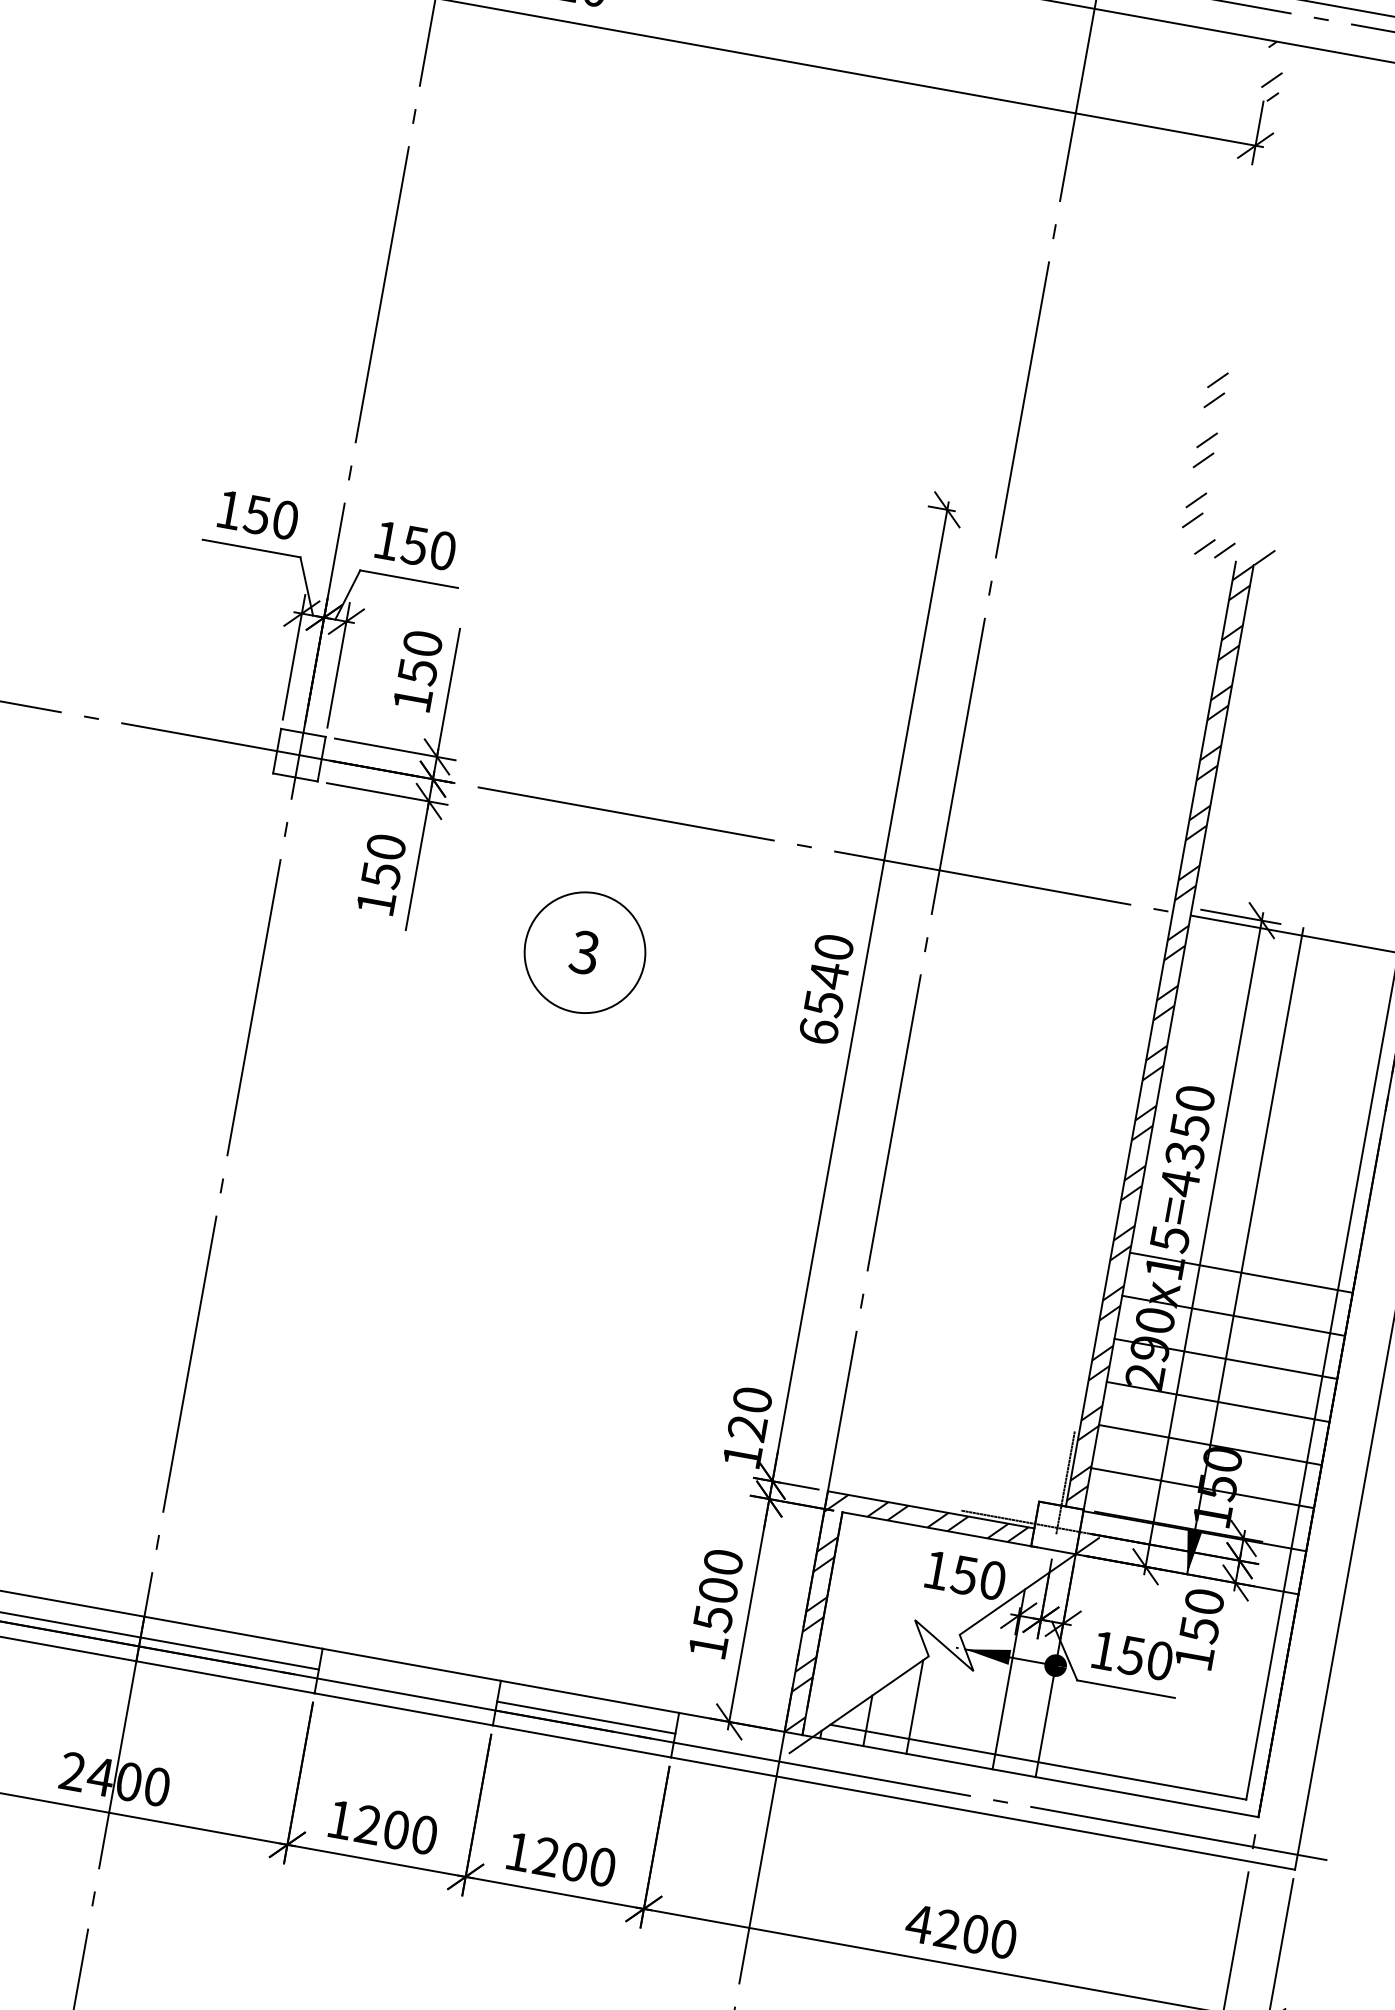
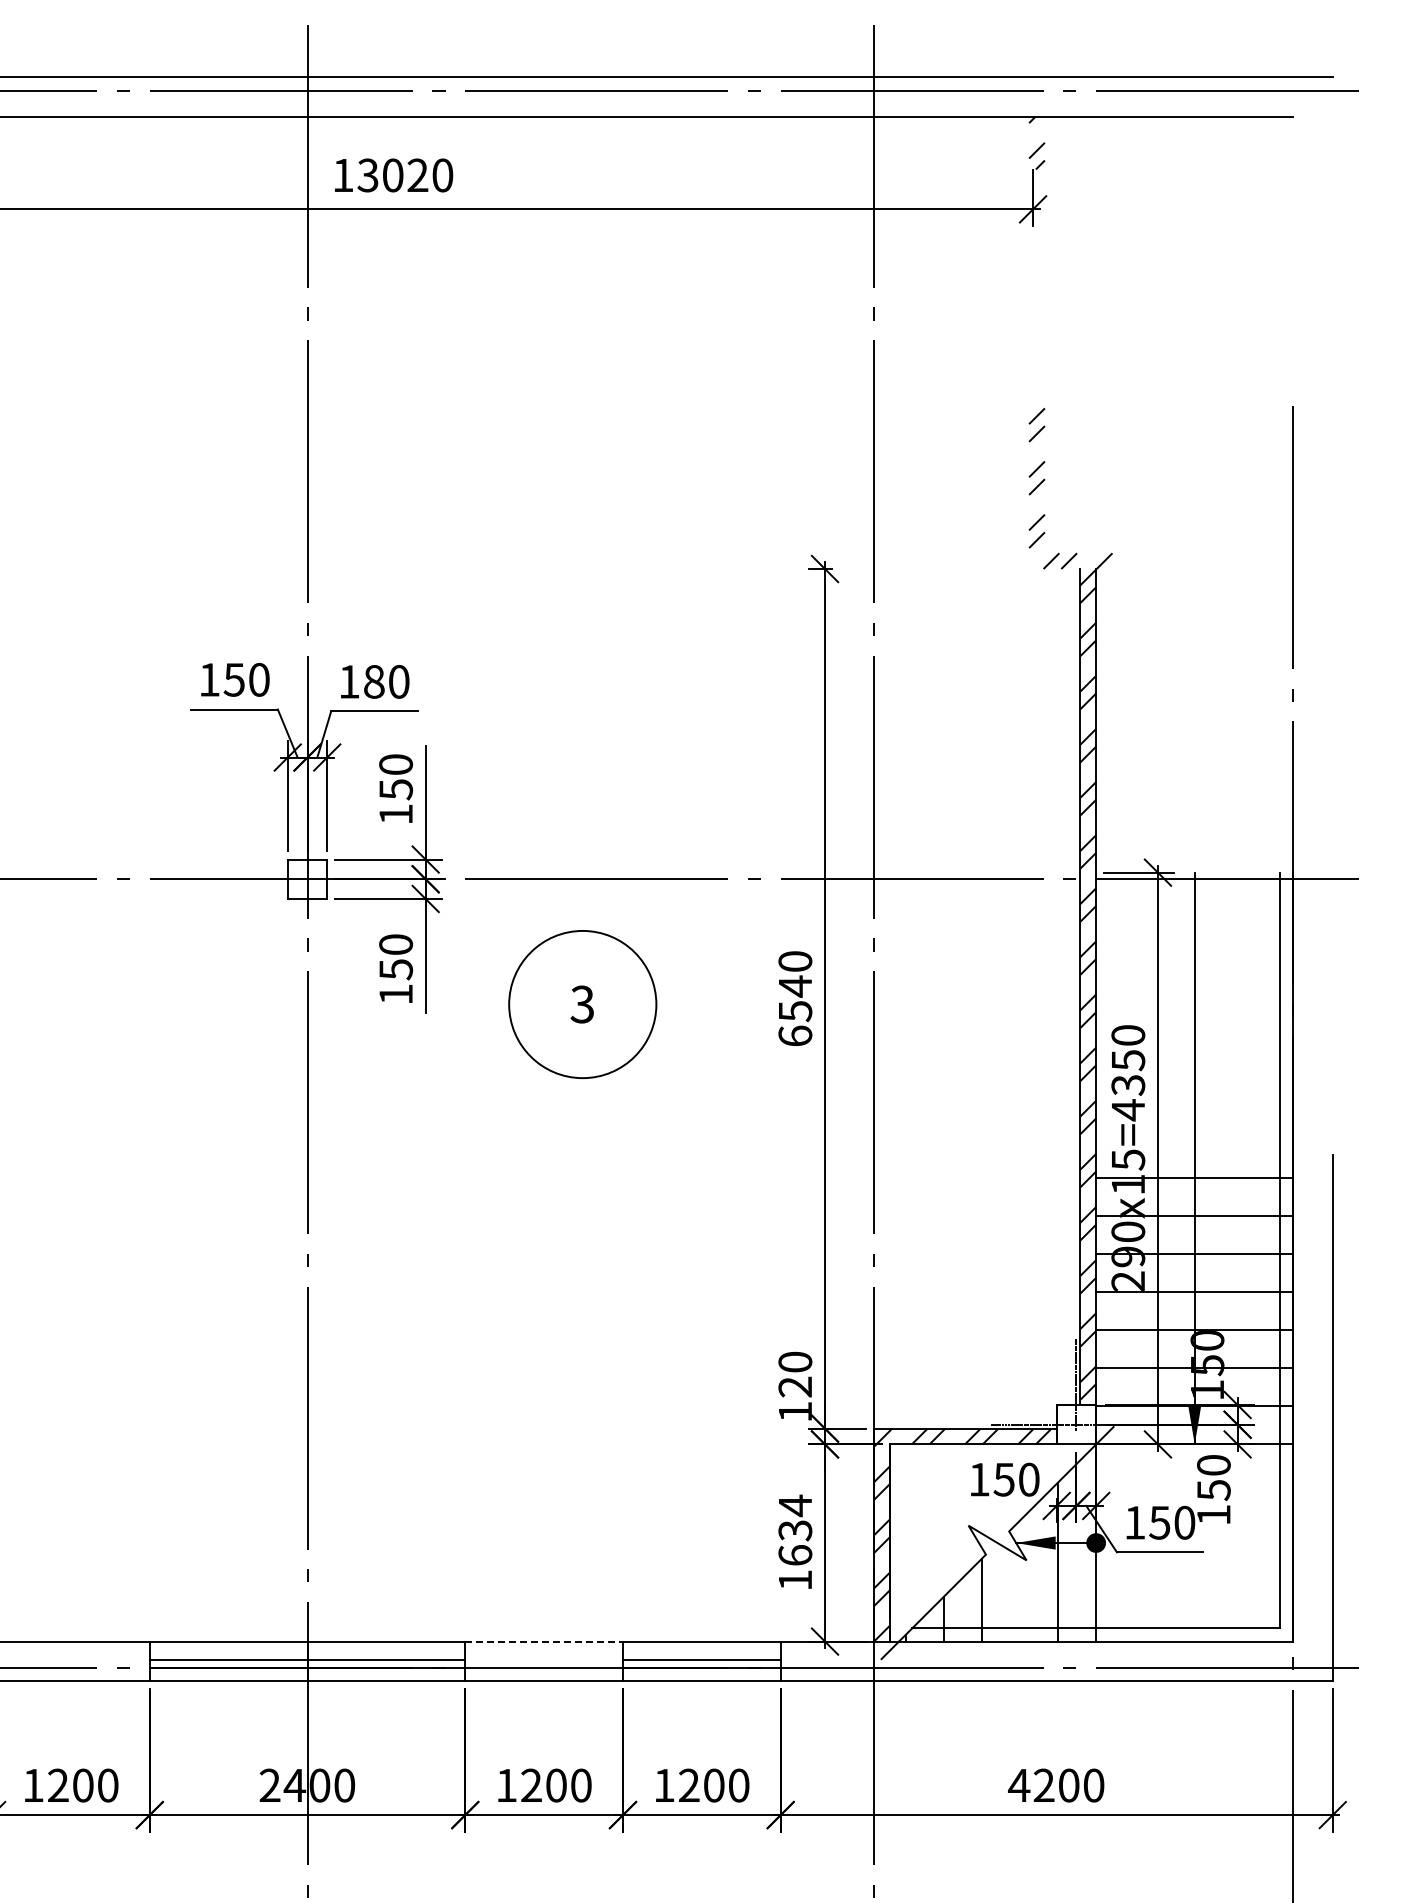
text: (414, 545) -> (373, 681), 150 -> 180
circle: (584, 952) -> (582, 1004), size x1.4
text: (718, 1590) -> (795, 1530), 1500 -> 1634
line: (412, 1664) -> (544, 1641), solid -> dashed

